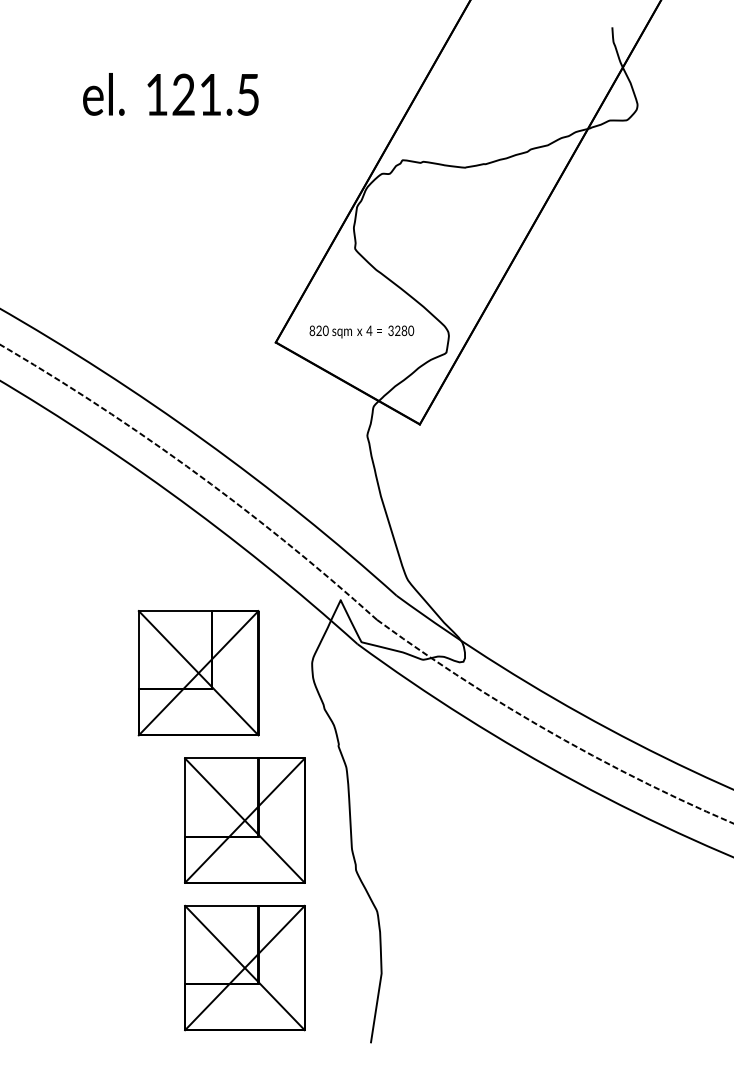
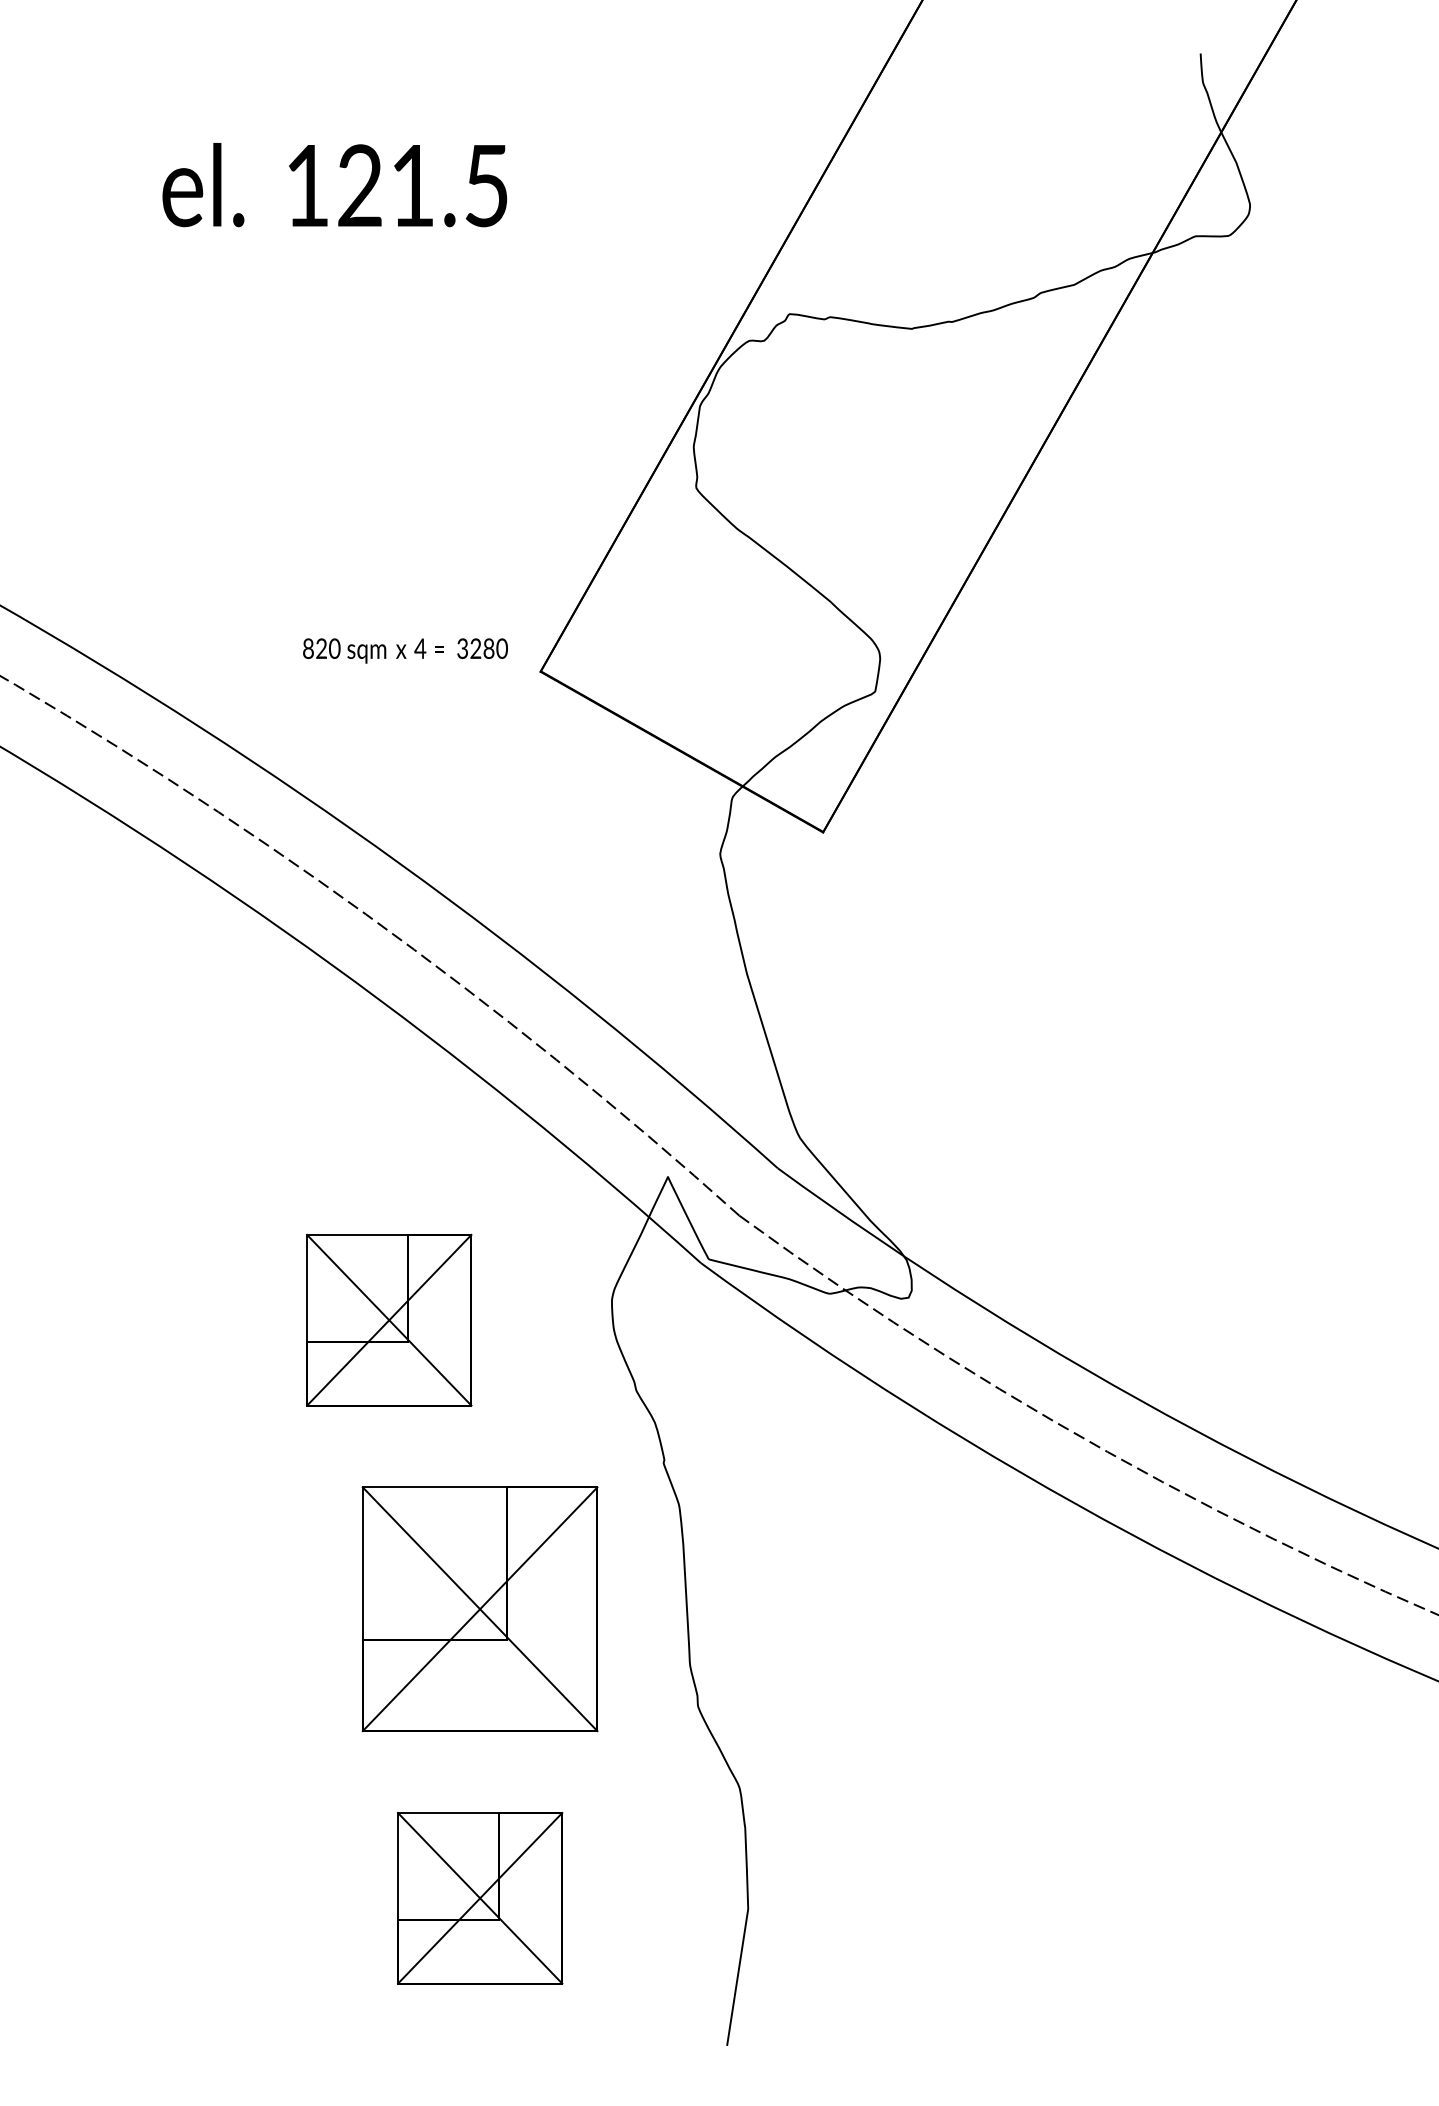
text: (361, 331) -> (404, 649), moved
part: (198, 673) -> (389, 1320), size x0.7
part: (244, 967) -> (479, 1897), size x0.7

